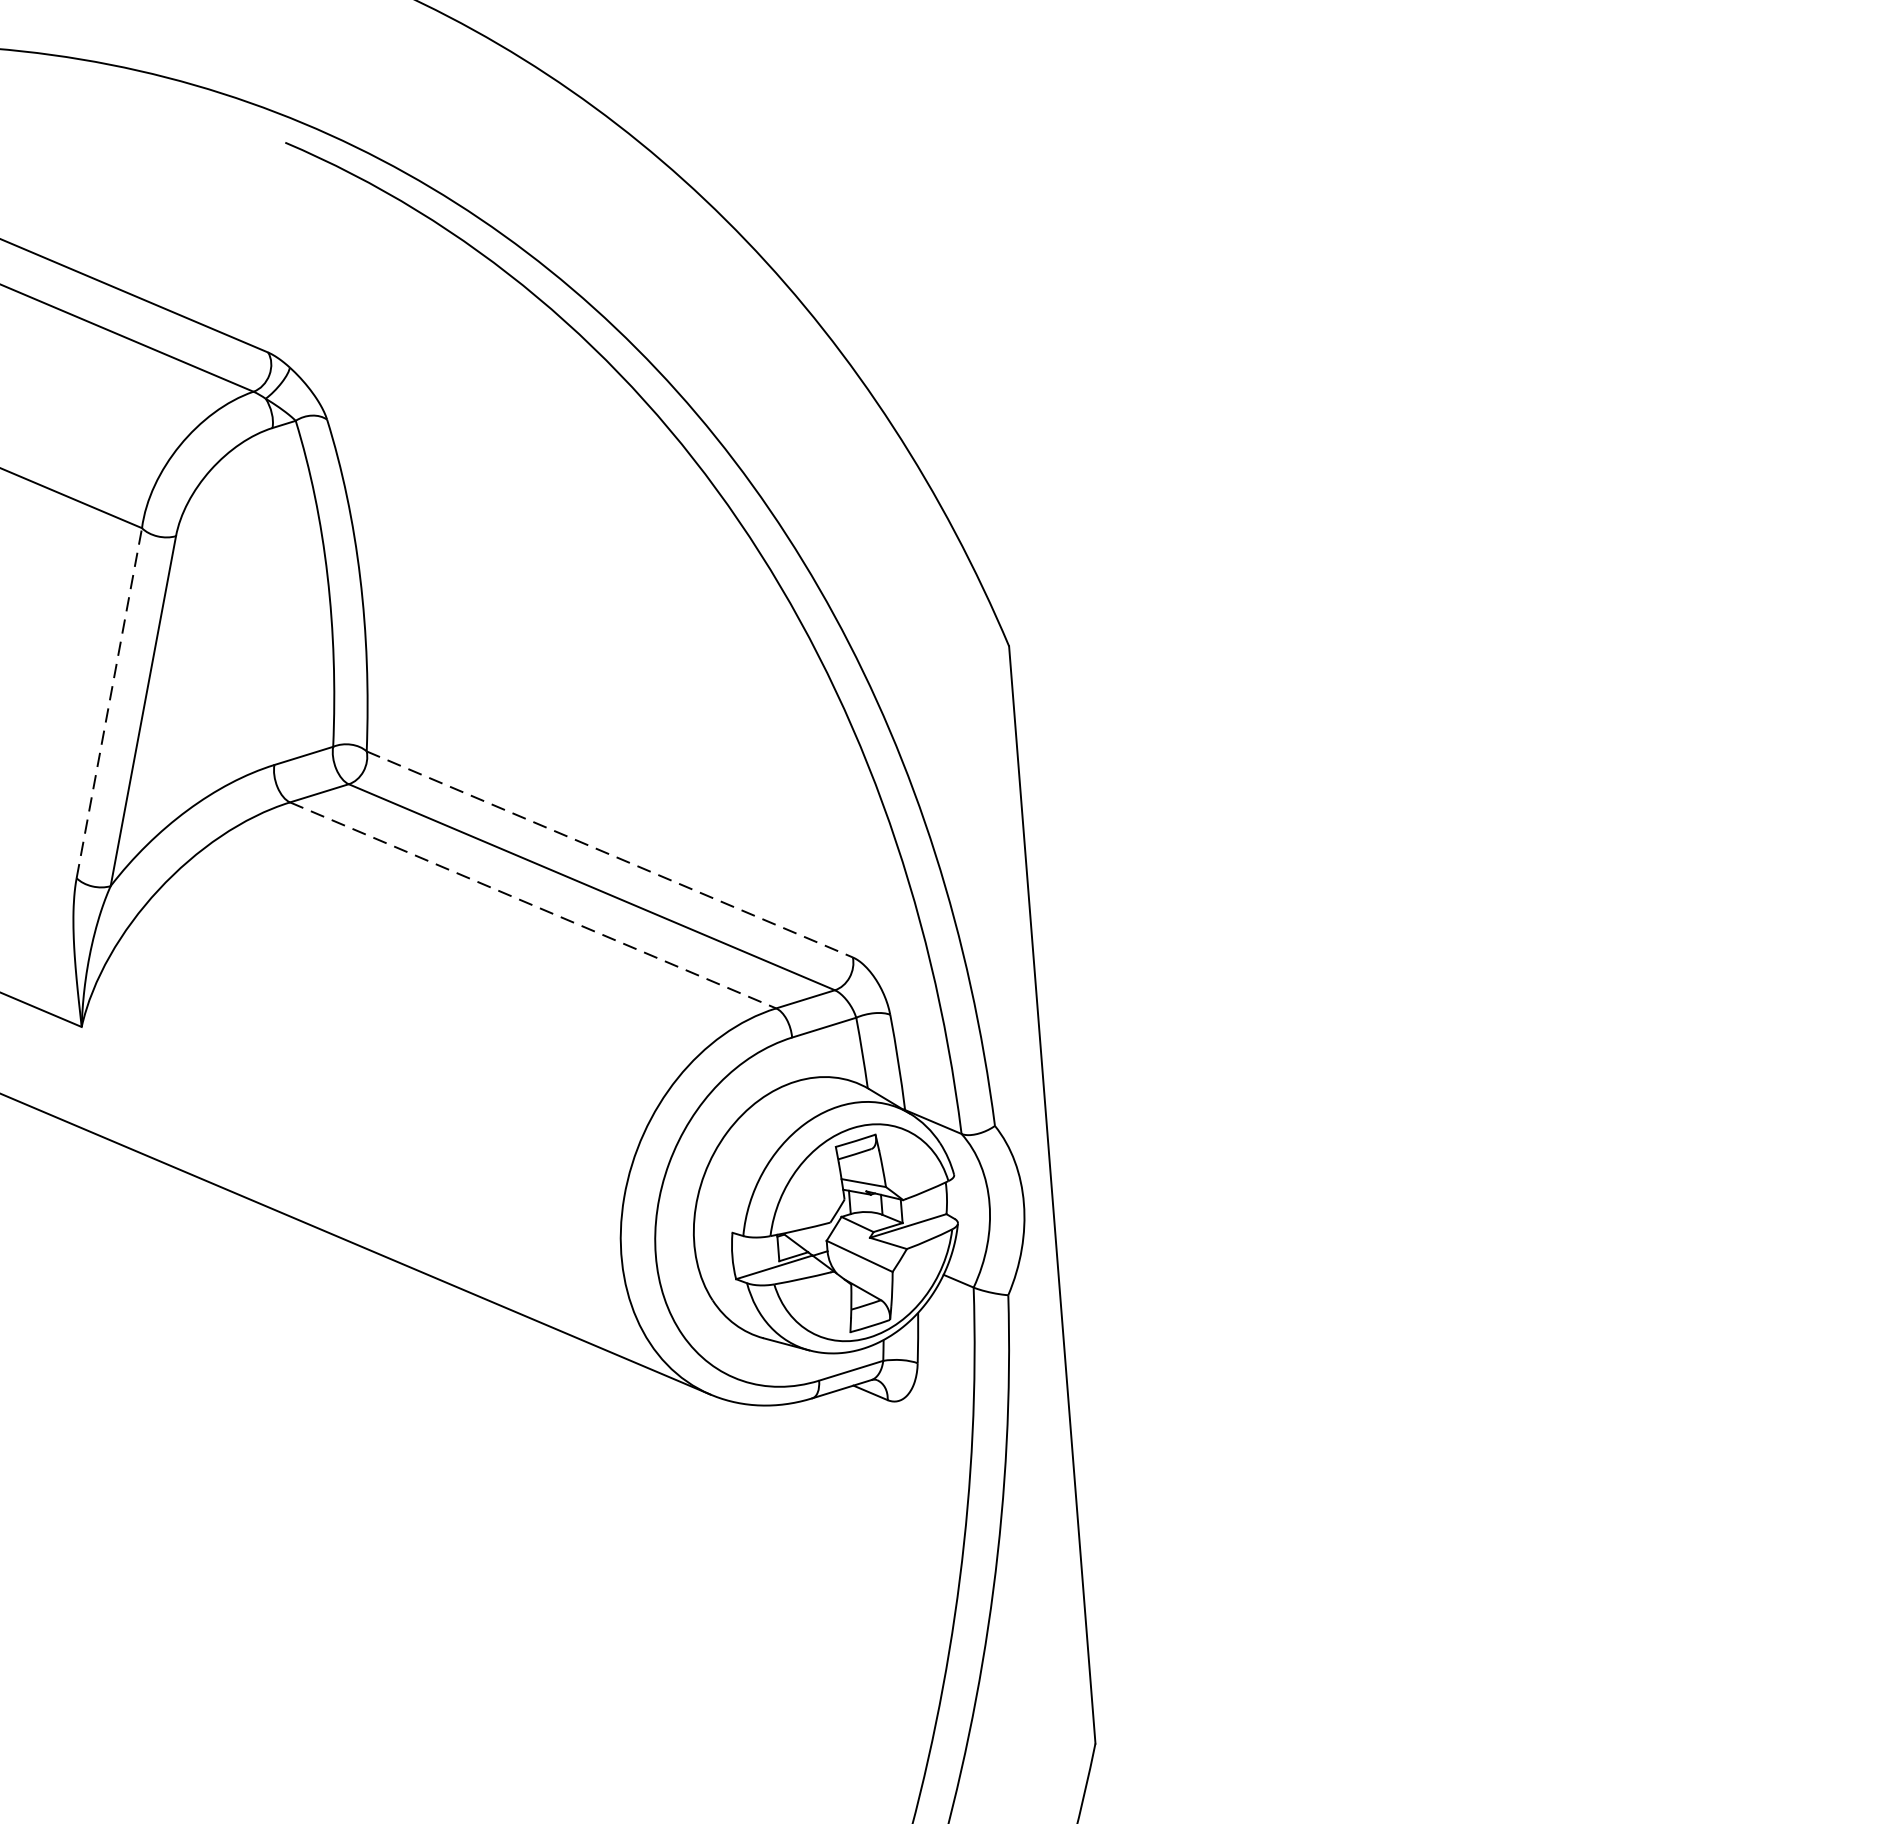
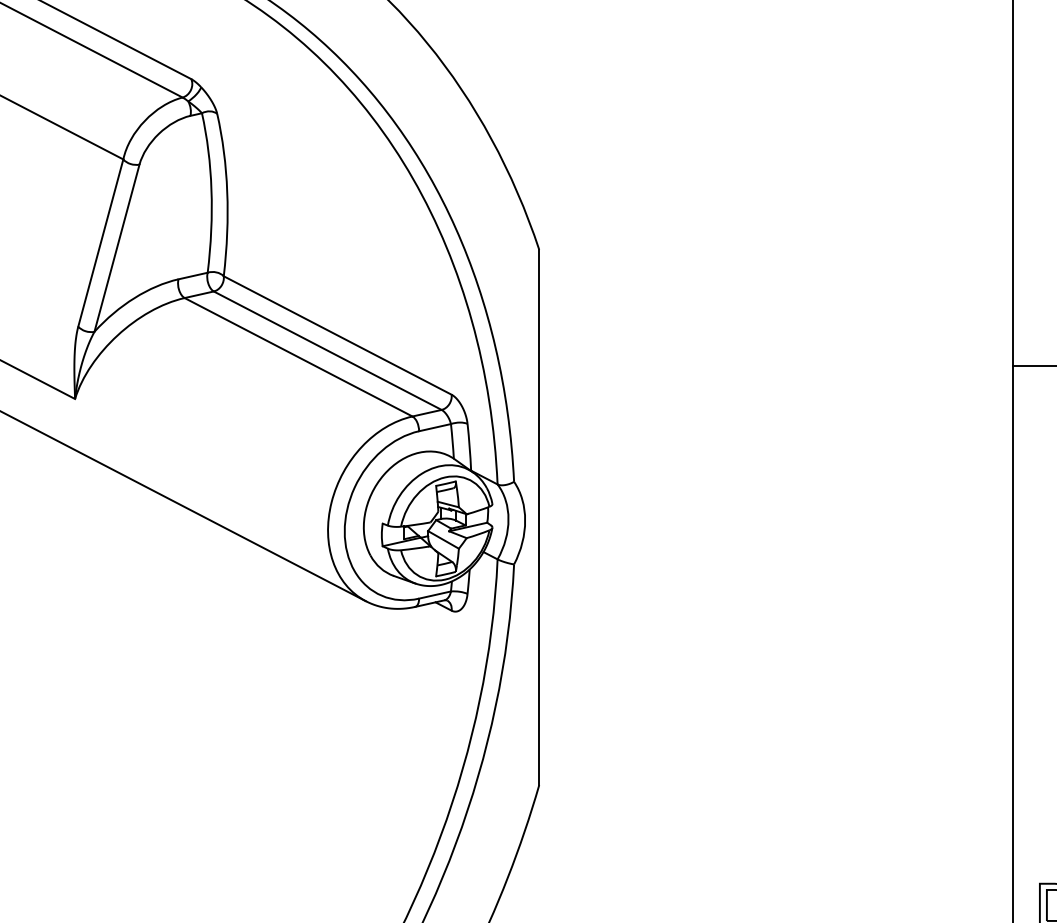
line: (108, 704) -> (100, 243), dashed -> solid
line: (611, 854) -> (338, 335), dashed -> solid
line: (535, 905) -> (299, 357), dashed -> solid

